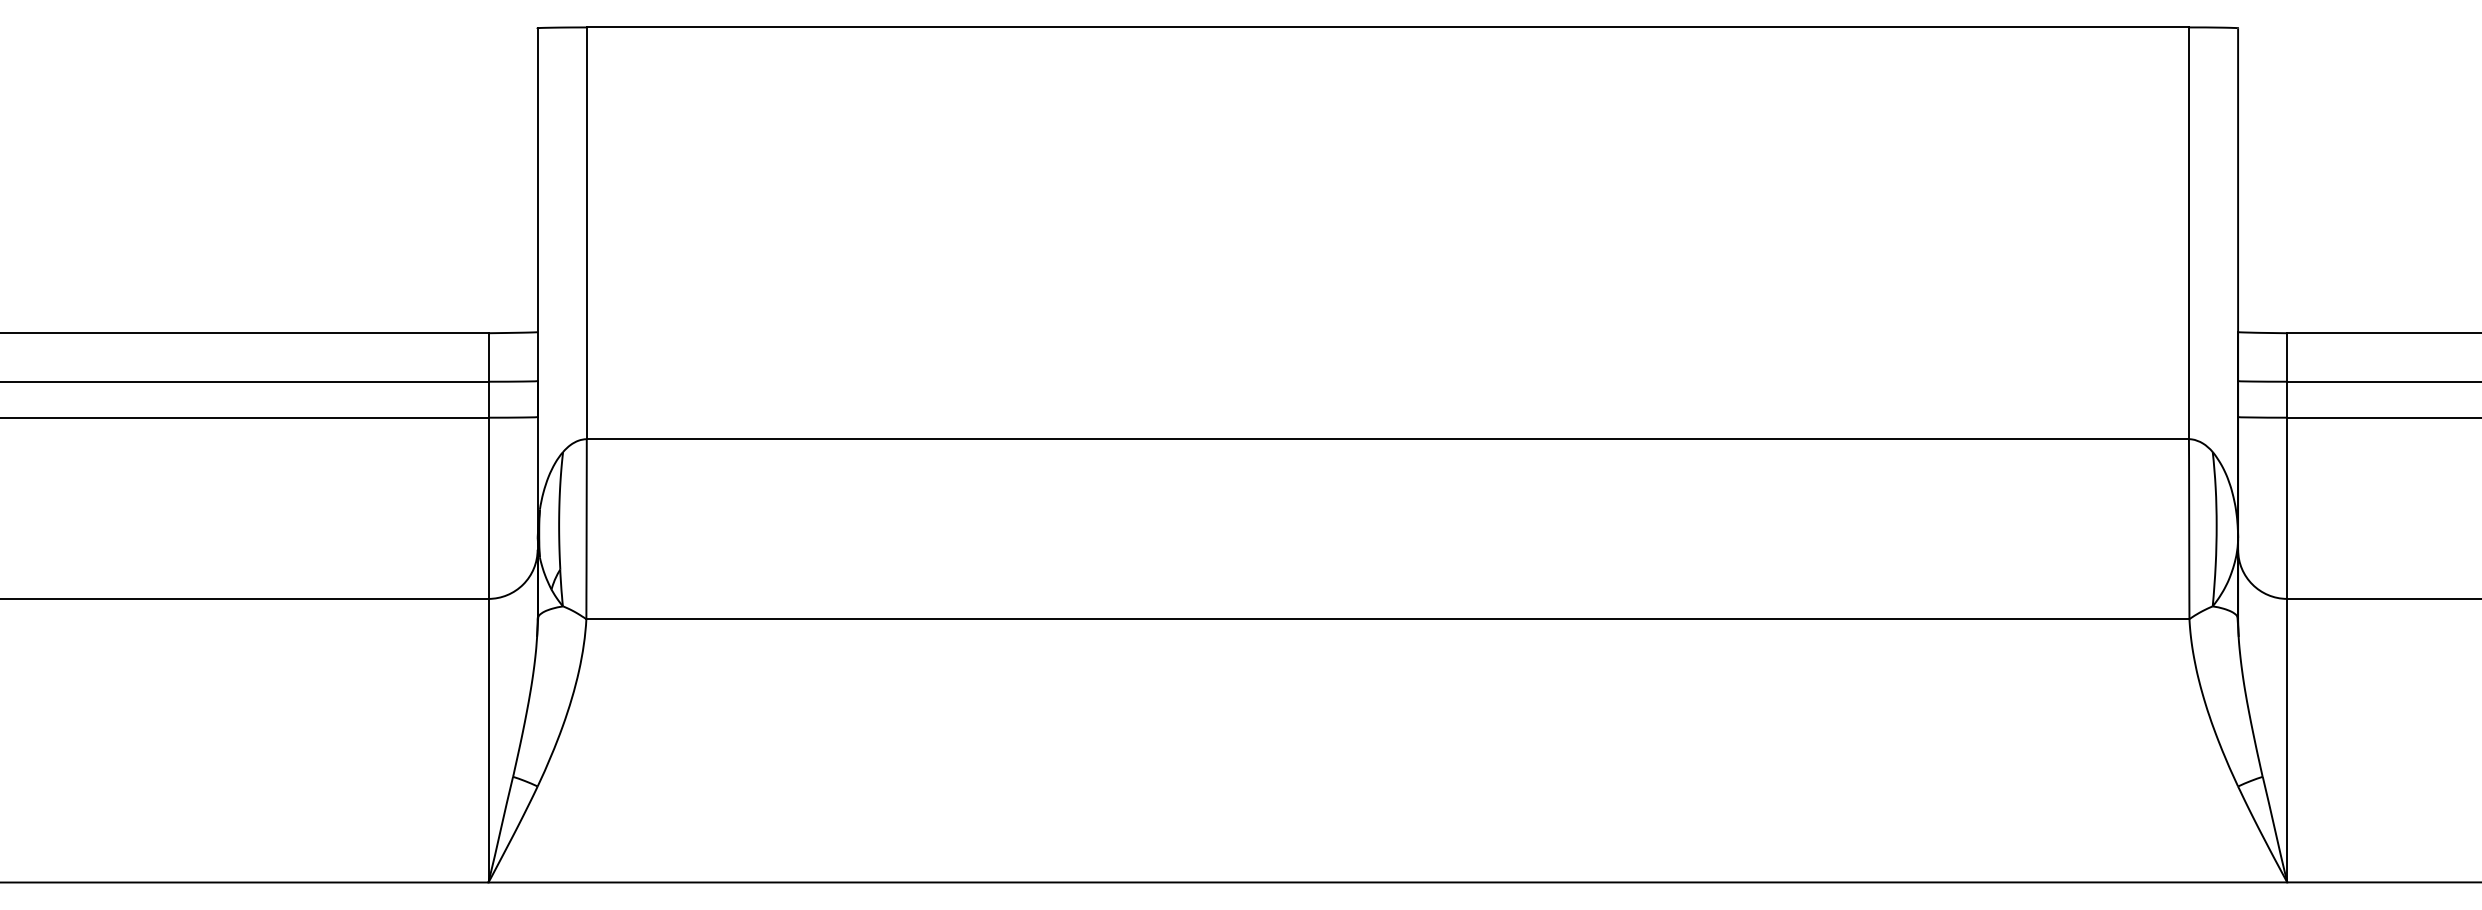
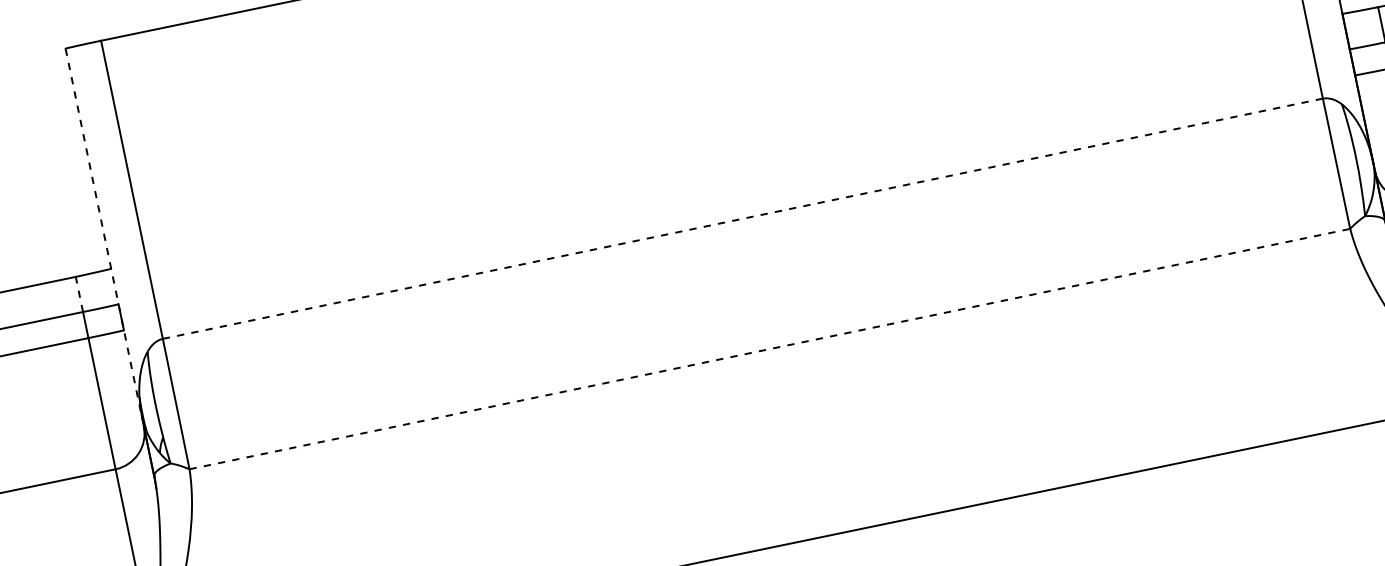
line: (537, 283) -> (103, 233), solid -> dashed
line: (488, 356) -> (79, 293), solid -> dashed
line: (1388, 439) -> (743, 218), solid -> dashed
line: (1387, 619) -> (769, 349), solid -> dashed

